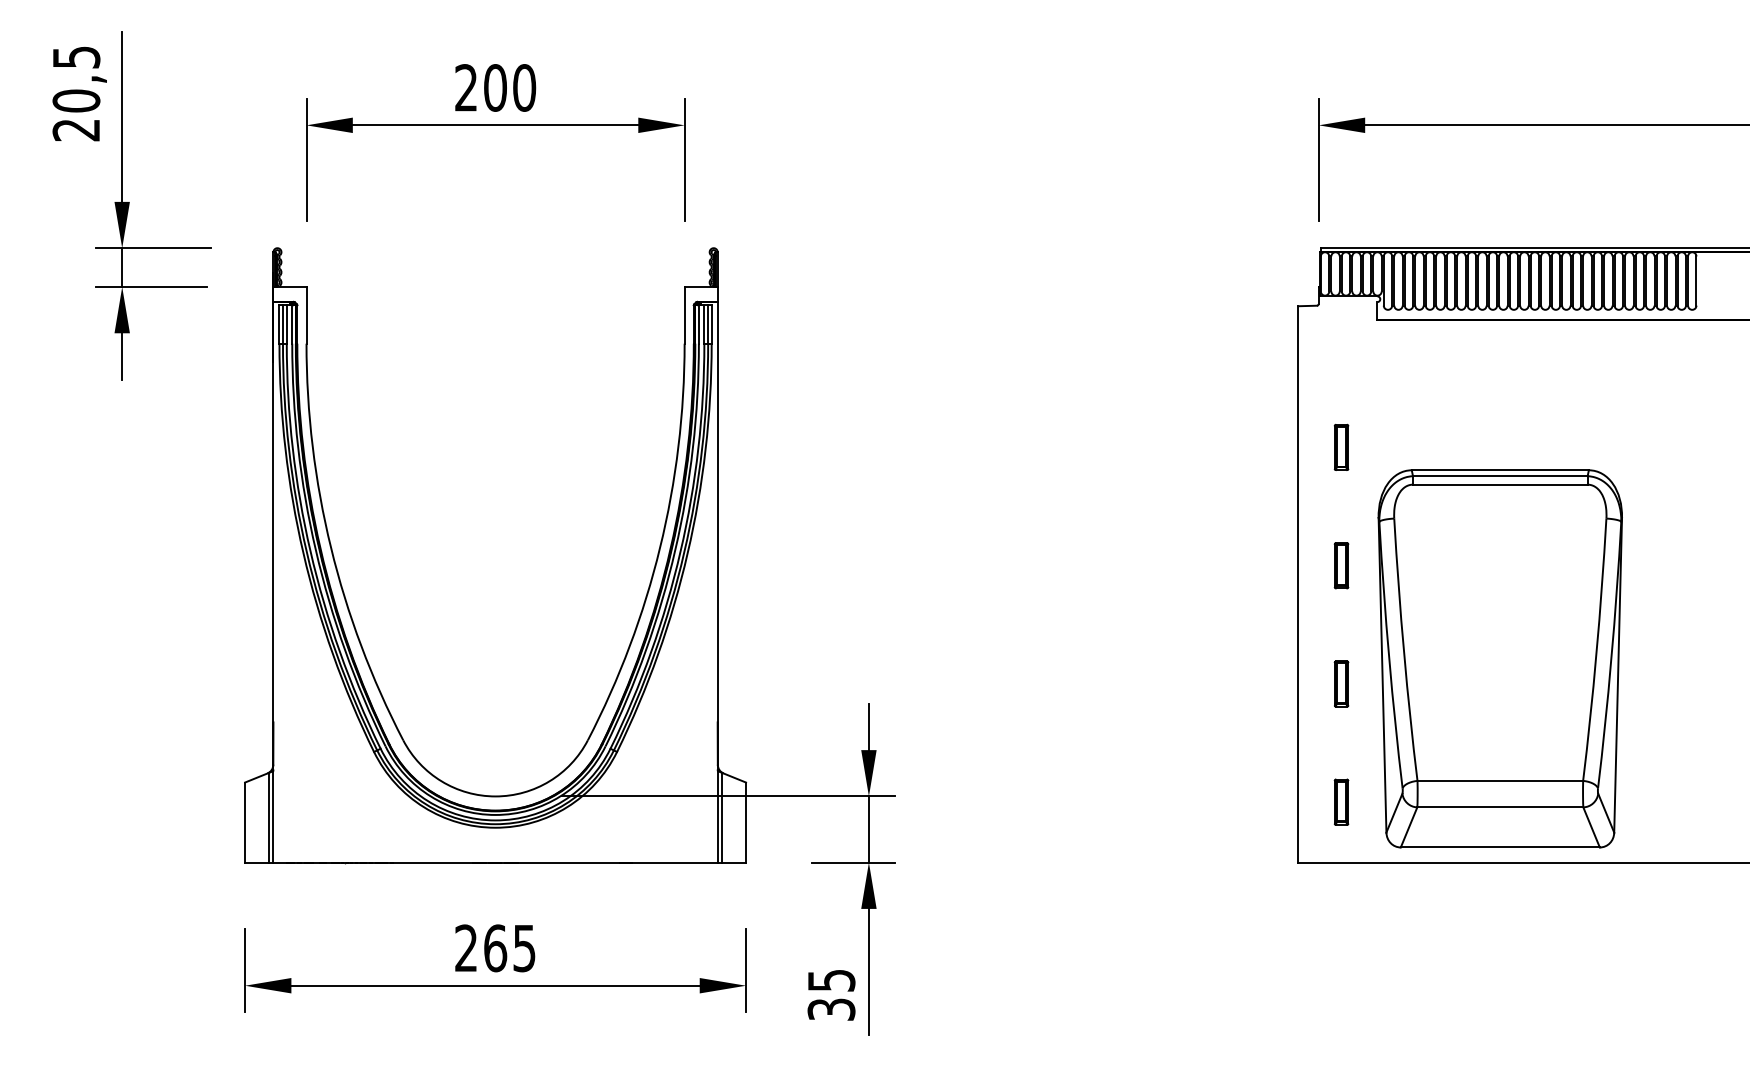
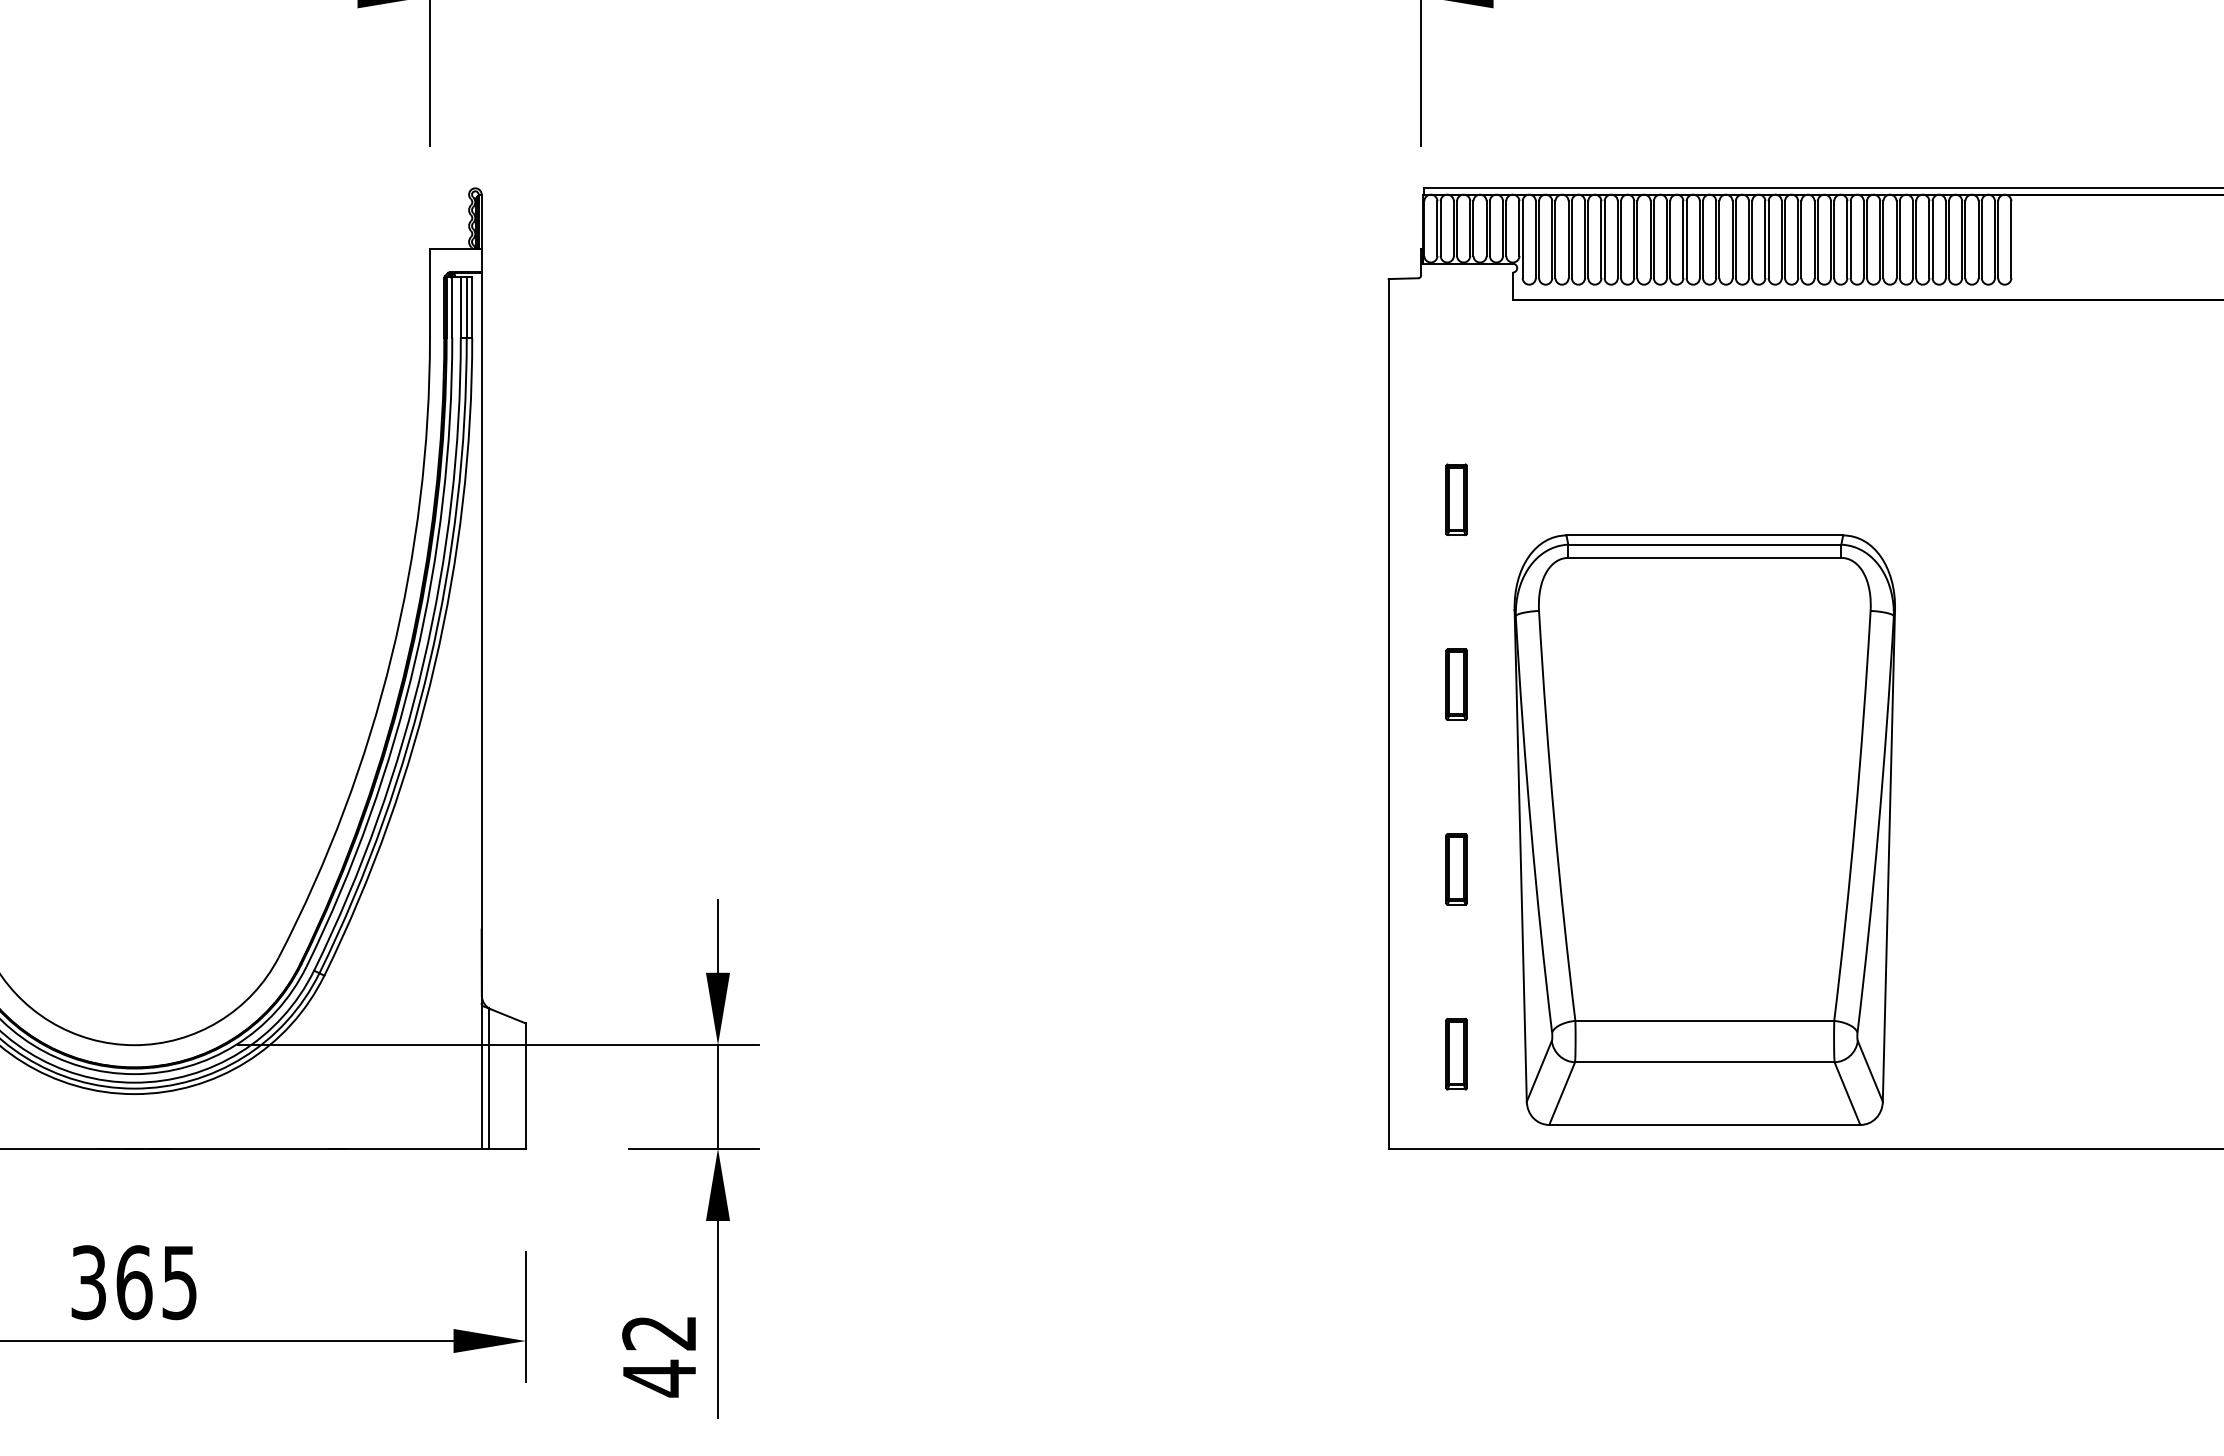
text: (466, 948) -> (89, 1282), 265 -> 365
text: (831, 995) -> (659, 1356), 35 -> 42

